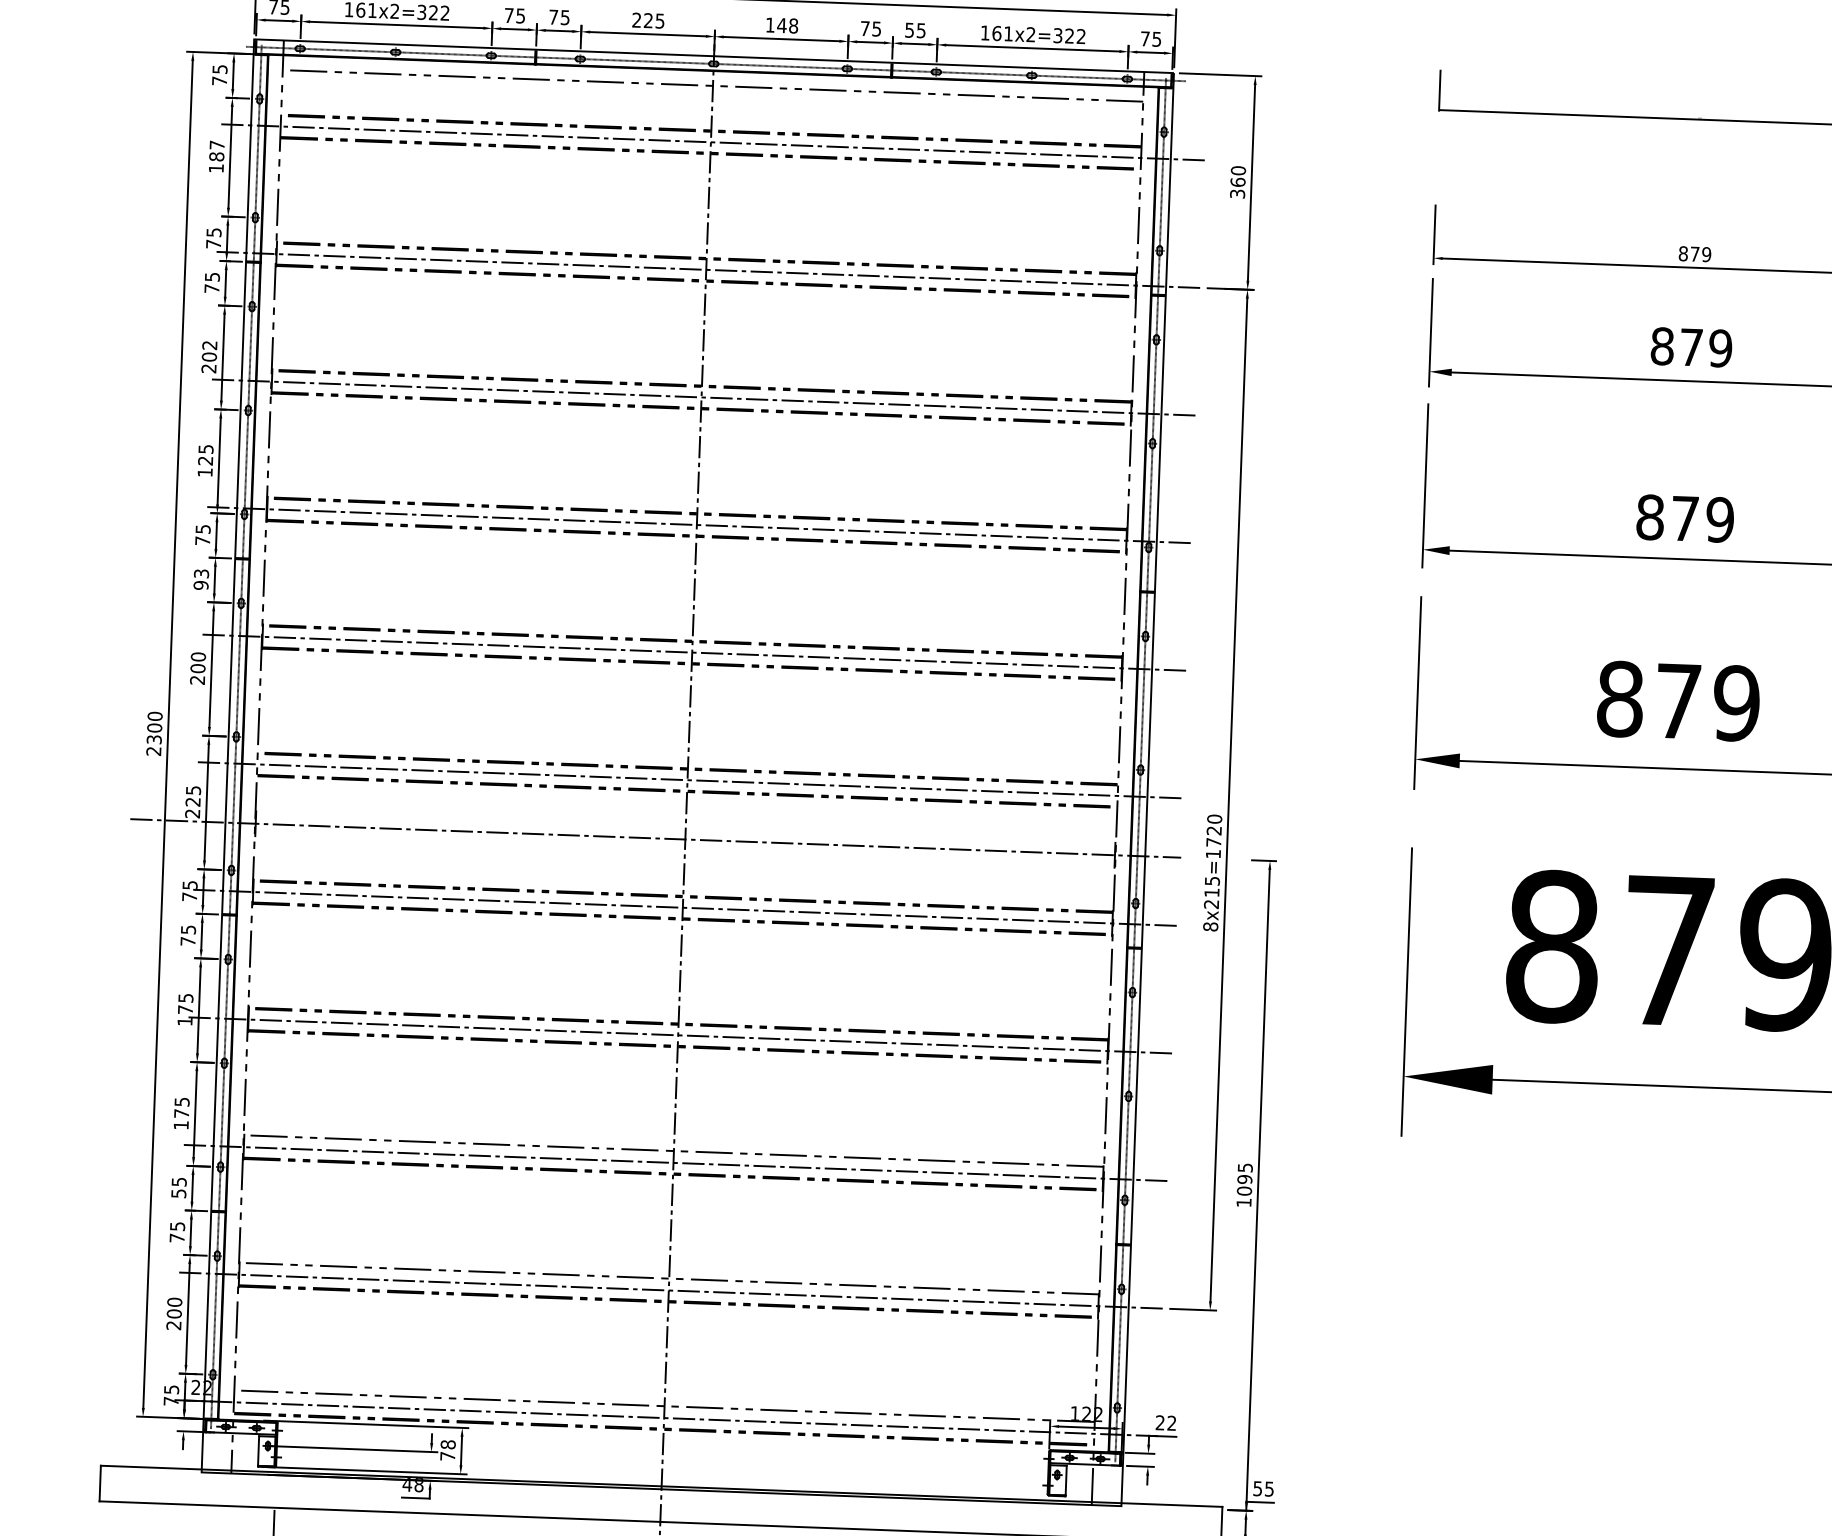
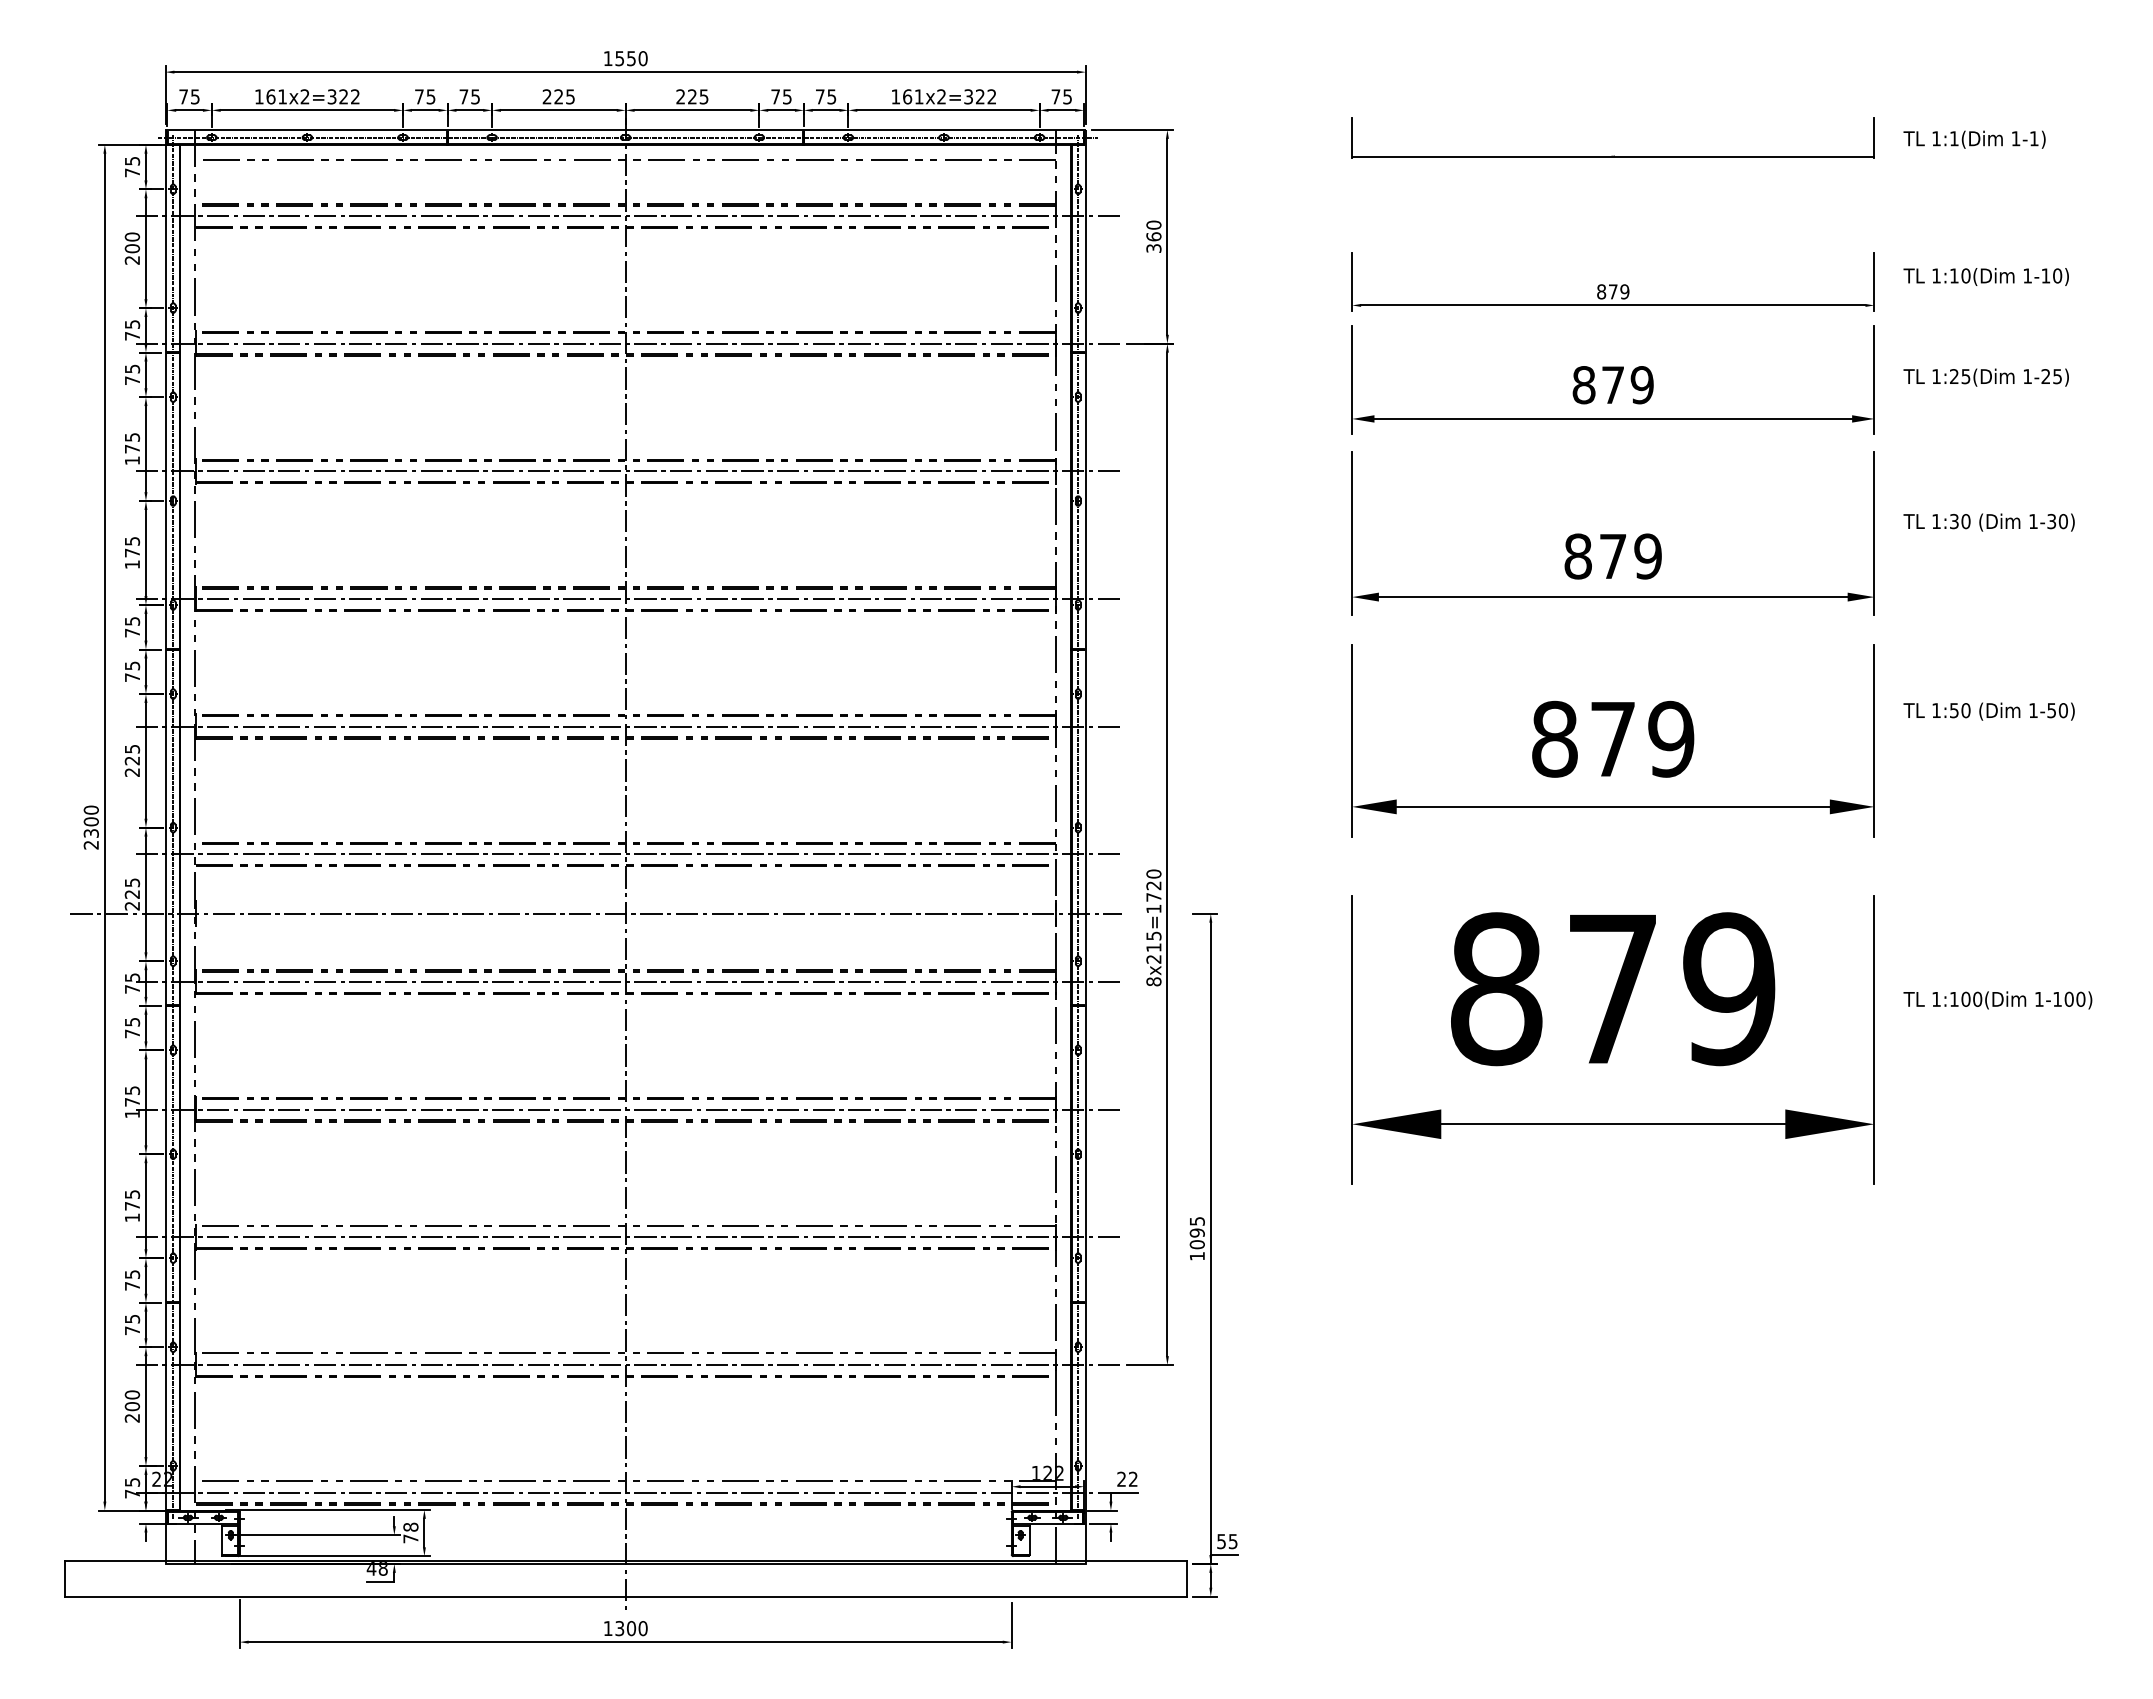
text: (782, 25) -> (692, 96), 148 -> 225
text: (908, 29) -> (819, 96), 55 -> 75
text: (215, 156) -> (131, 248), 187 -> 200
text: (209, 357) -> (132, 449), 202 -> 175
text: (204, 460) -> (131, 552), 125 -> 175
text: (201, 579) -> (132, 671), 93 -> 75
text: (198, 662) -> (132, 754), 200 -> 225
text: (178, 1193) -> (132, 1286), 55 -> 75

